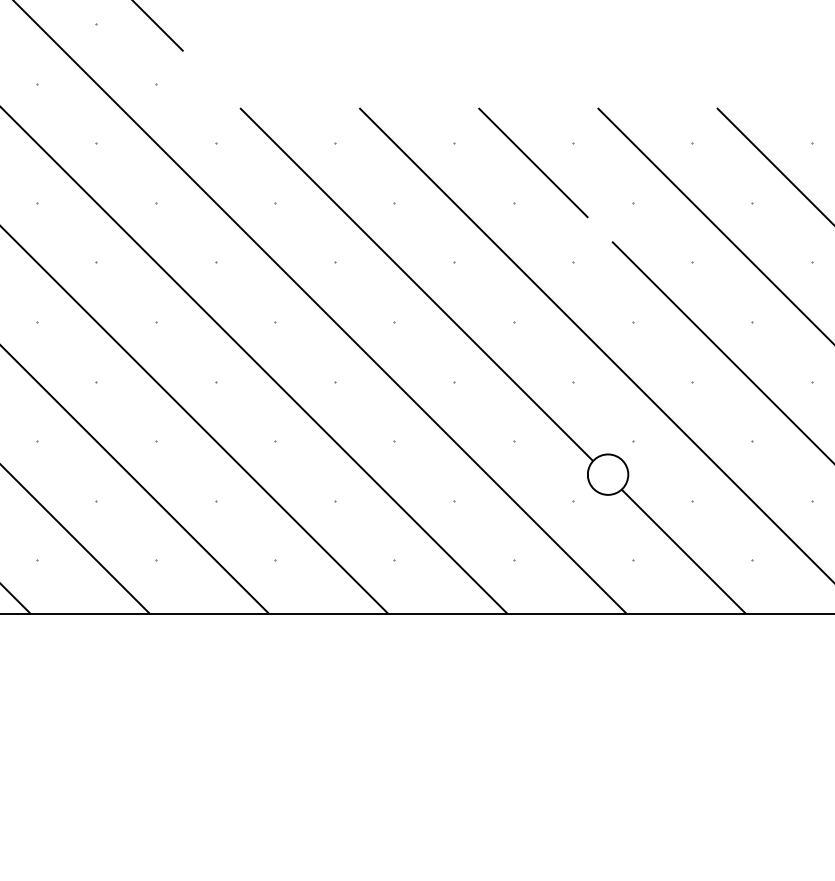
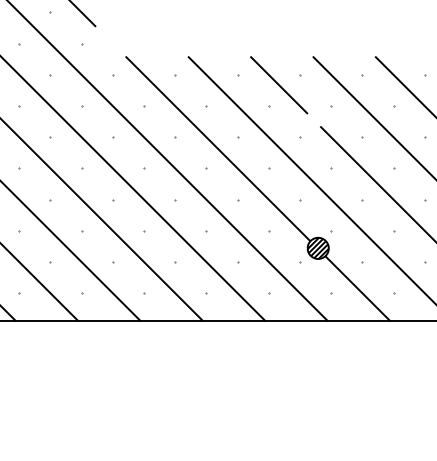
hatch: (606, 472) -> (317, 247), added

